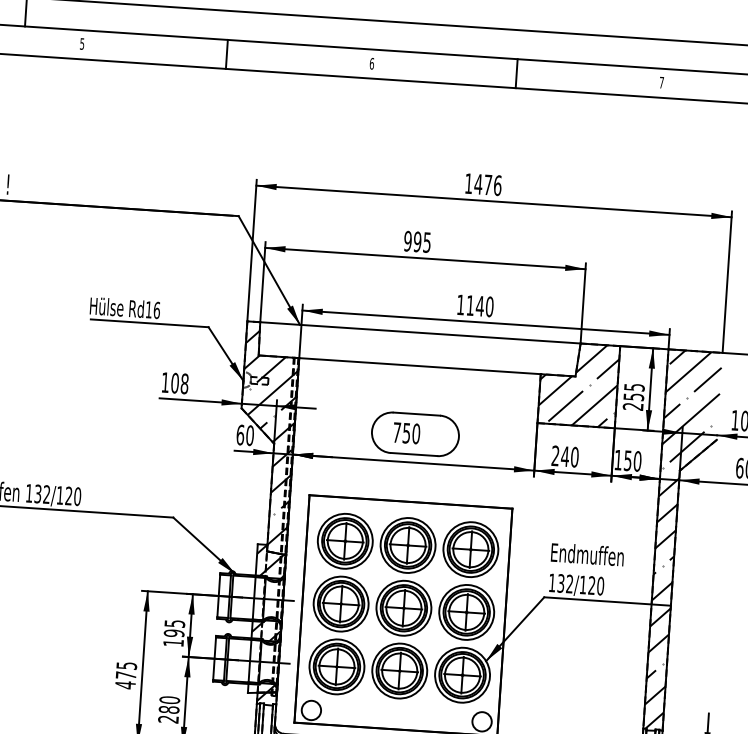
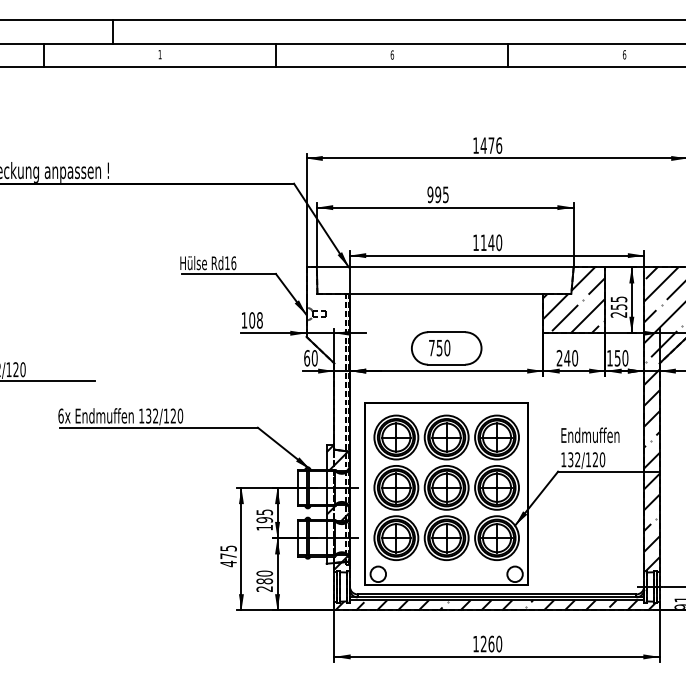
text: (81, 43) -> (159, 54), 5 -> 1
text: (661, 82) -> (624, 54), 7 -> 6
hatch: (265, 441) -> (327, 362), removed

